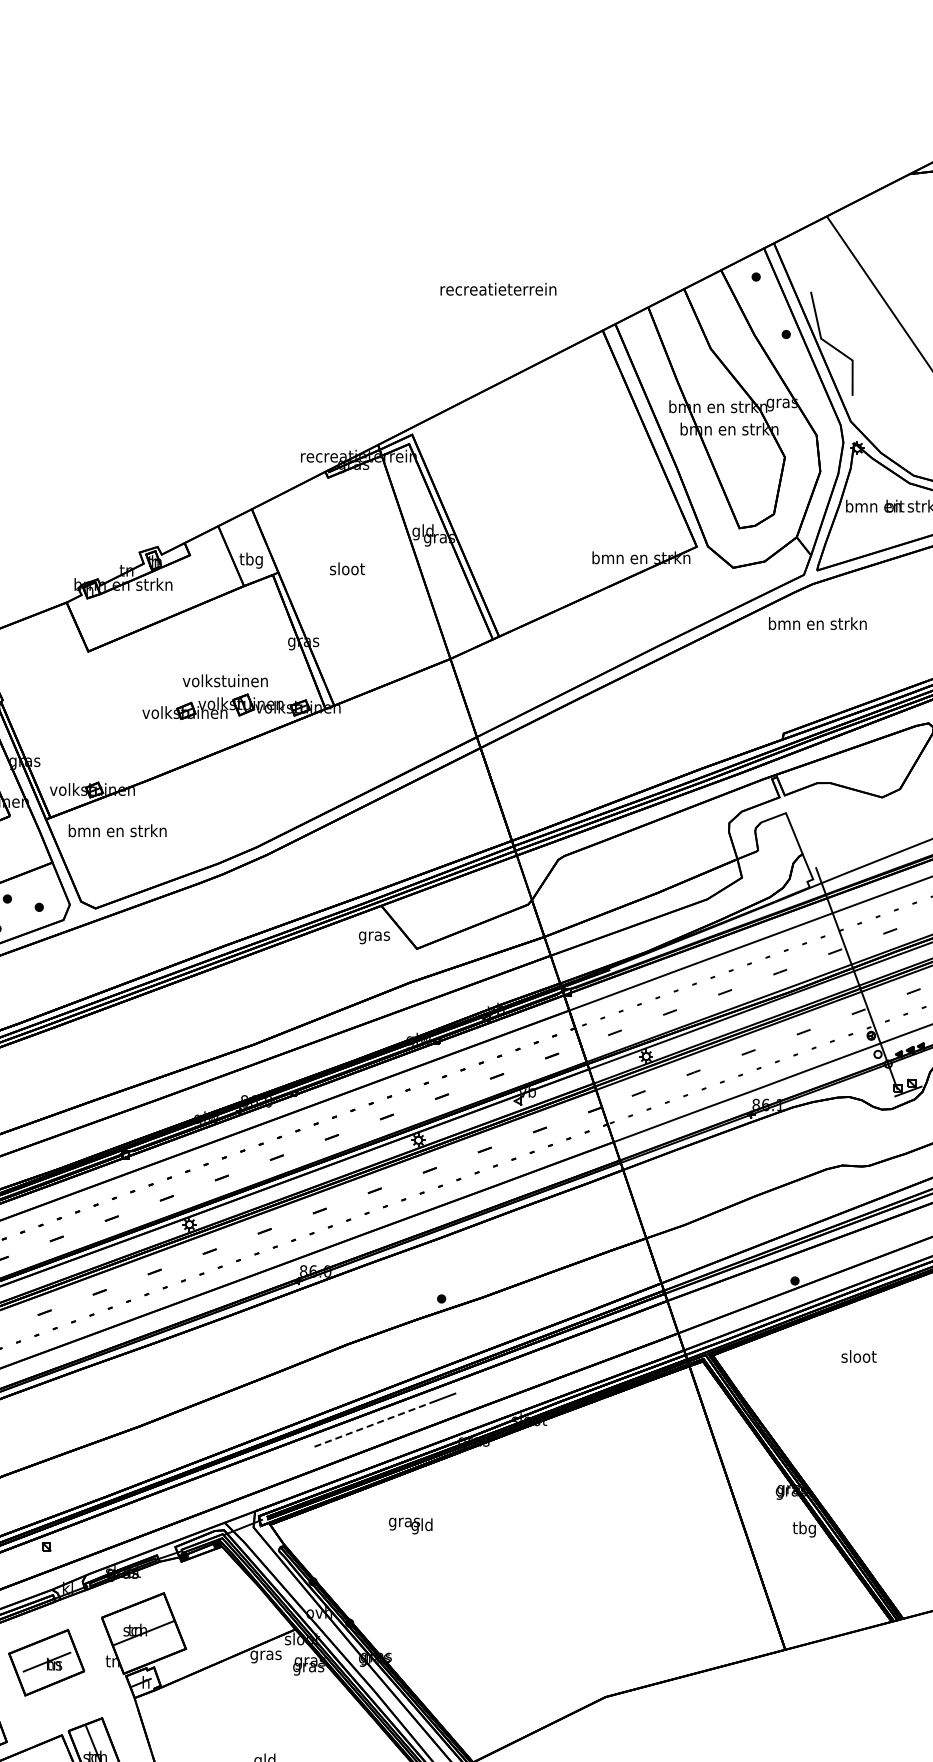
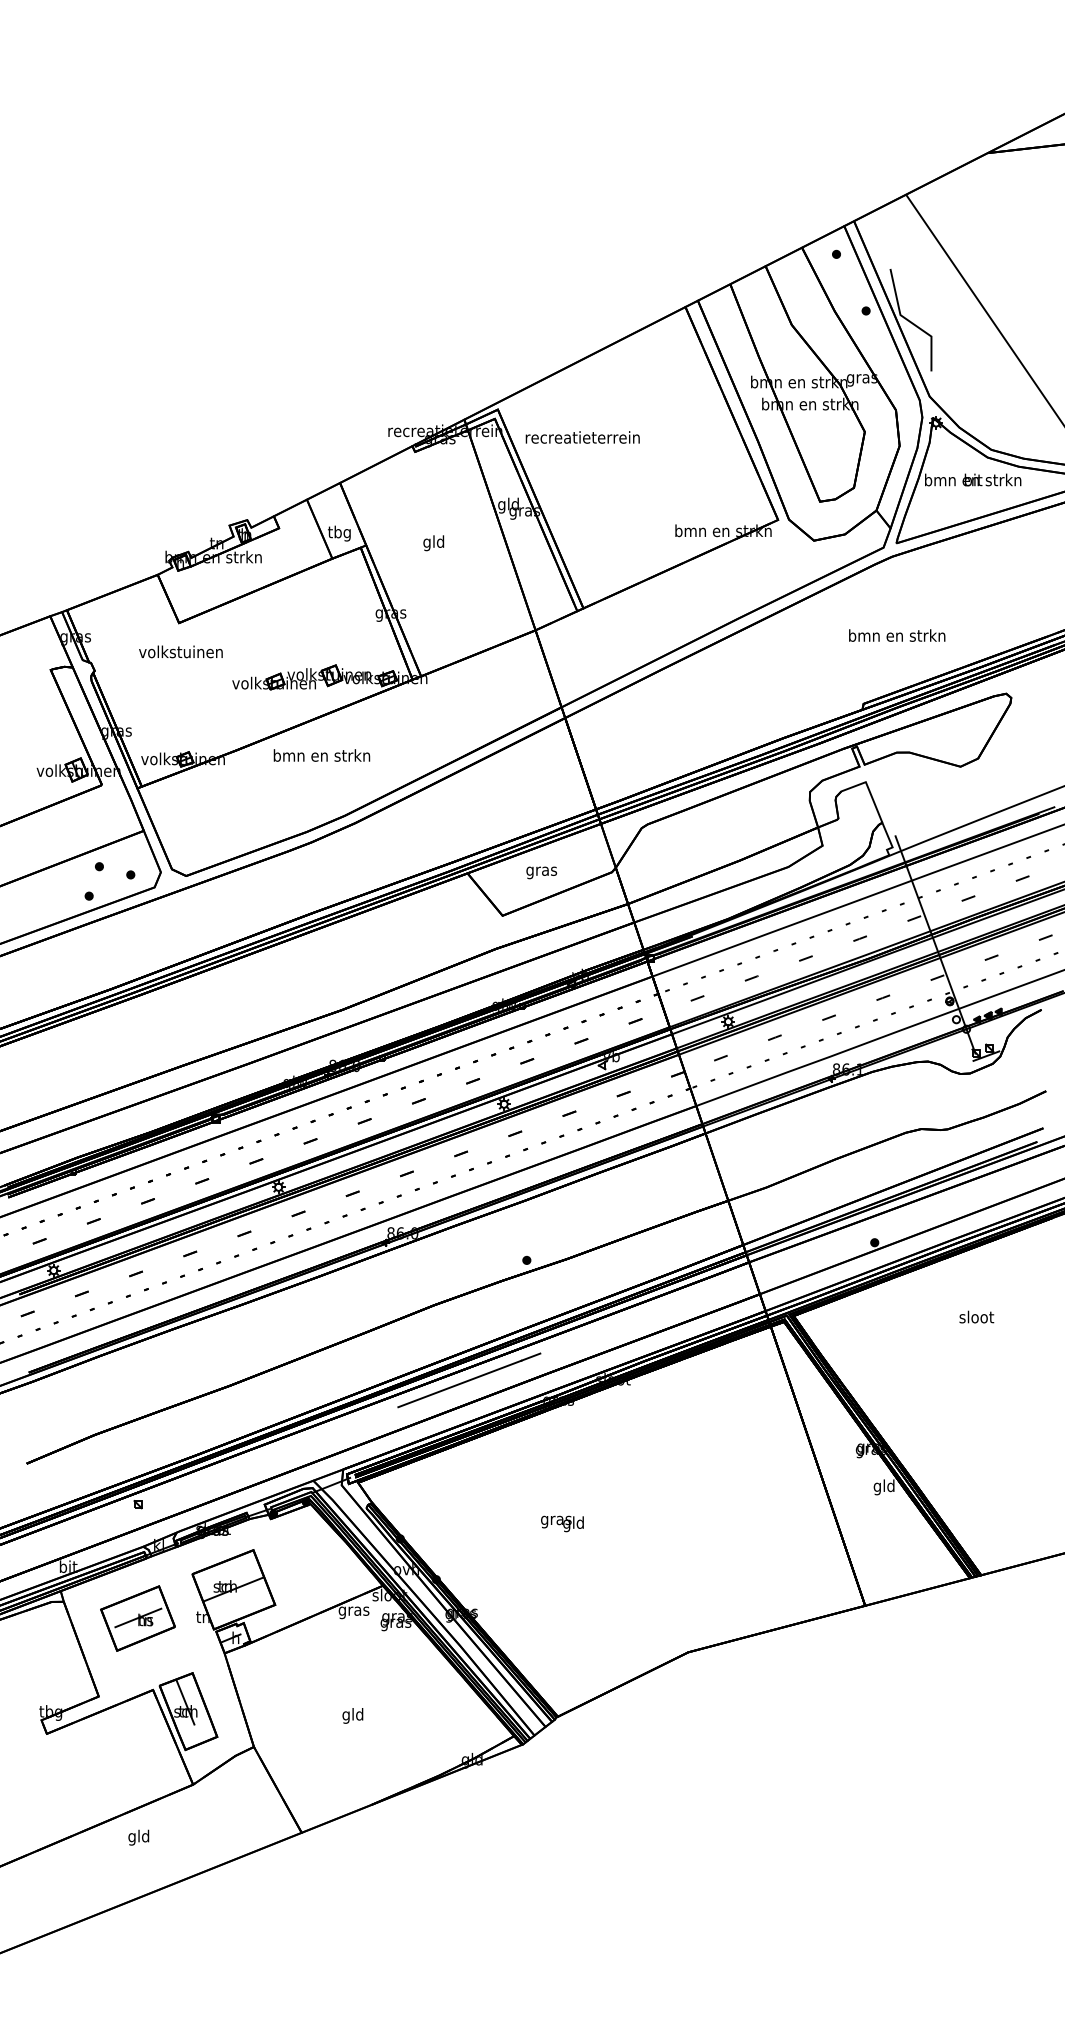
text: (498, 289) -> (582, 437), moved
text: (346, 570) -> (433, 543), sloot -> gld
text: (818, 623) -> (897, 635), moved
text: (224, 680) -> (180, 651), moved
text: (117, 830) -> (321, 755), moved
text: (374, 937) -> (541, 872), moved
text: (858, 1355) -> (976, 1316), moved
line: (373, 1423) -> (459, 1383), dashed -> solid
text: (410, 1525) -> (562, 1523), moved
text: (803, 1529) -> (883, 1487), tbg -> gld

